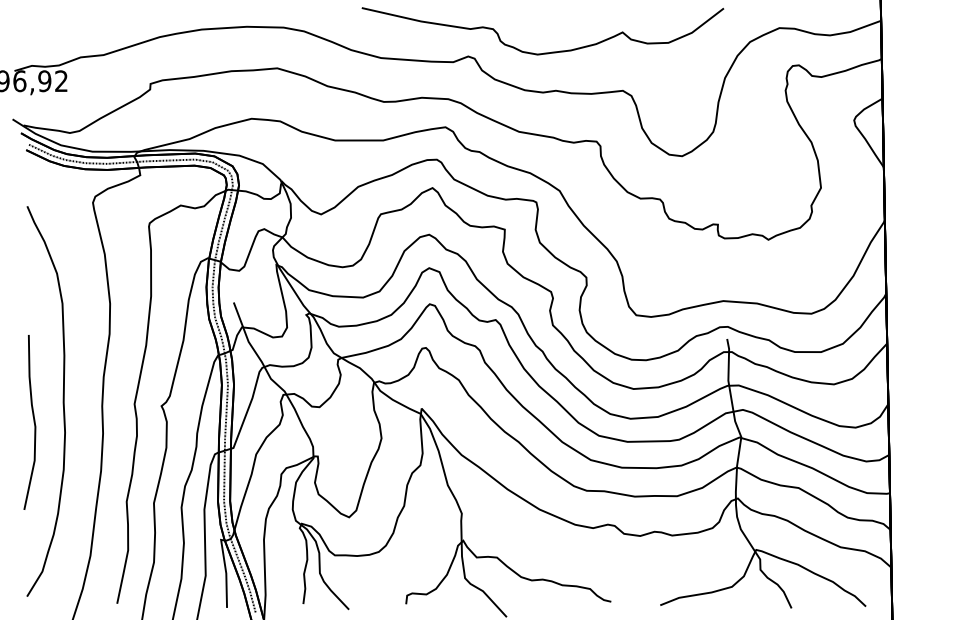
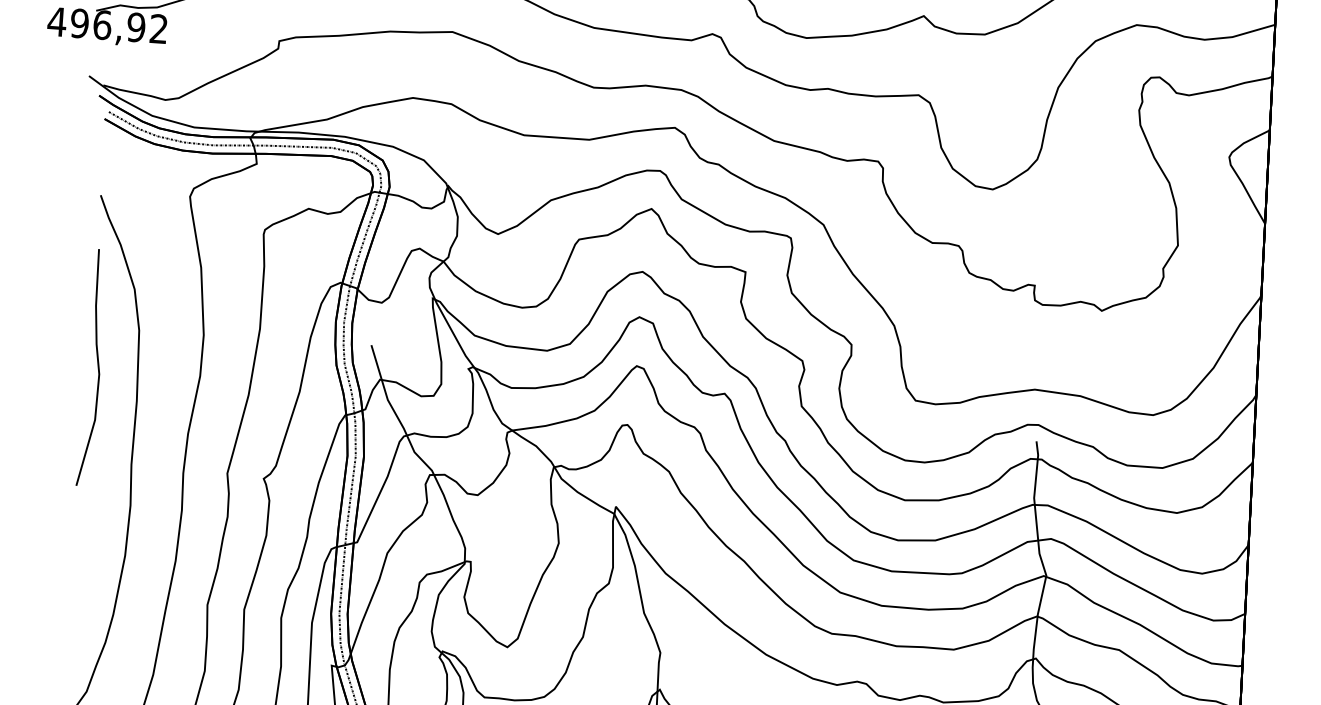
curve: (33, 422) -> (97, 368), moved

